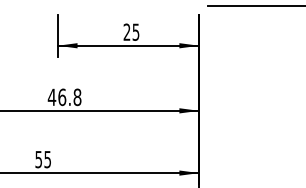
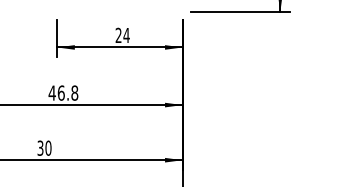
text: (135, 32) -> (126, 35), 25 -> 24
text: (43, 158) -> (44, 147), 55 -> 30

